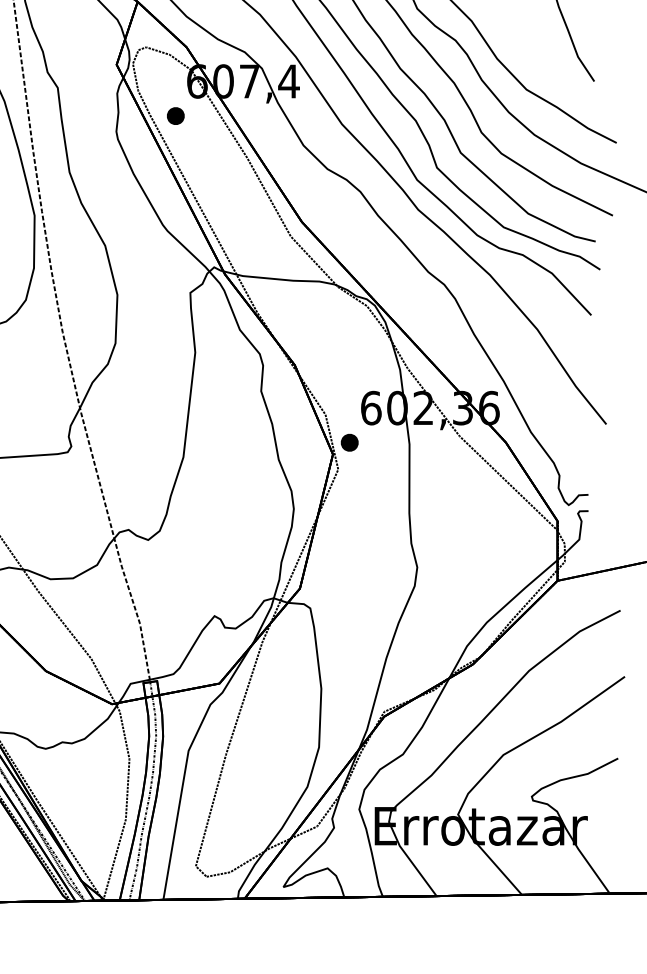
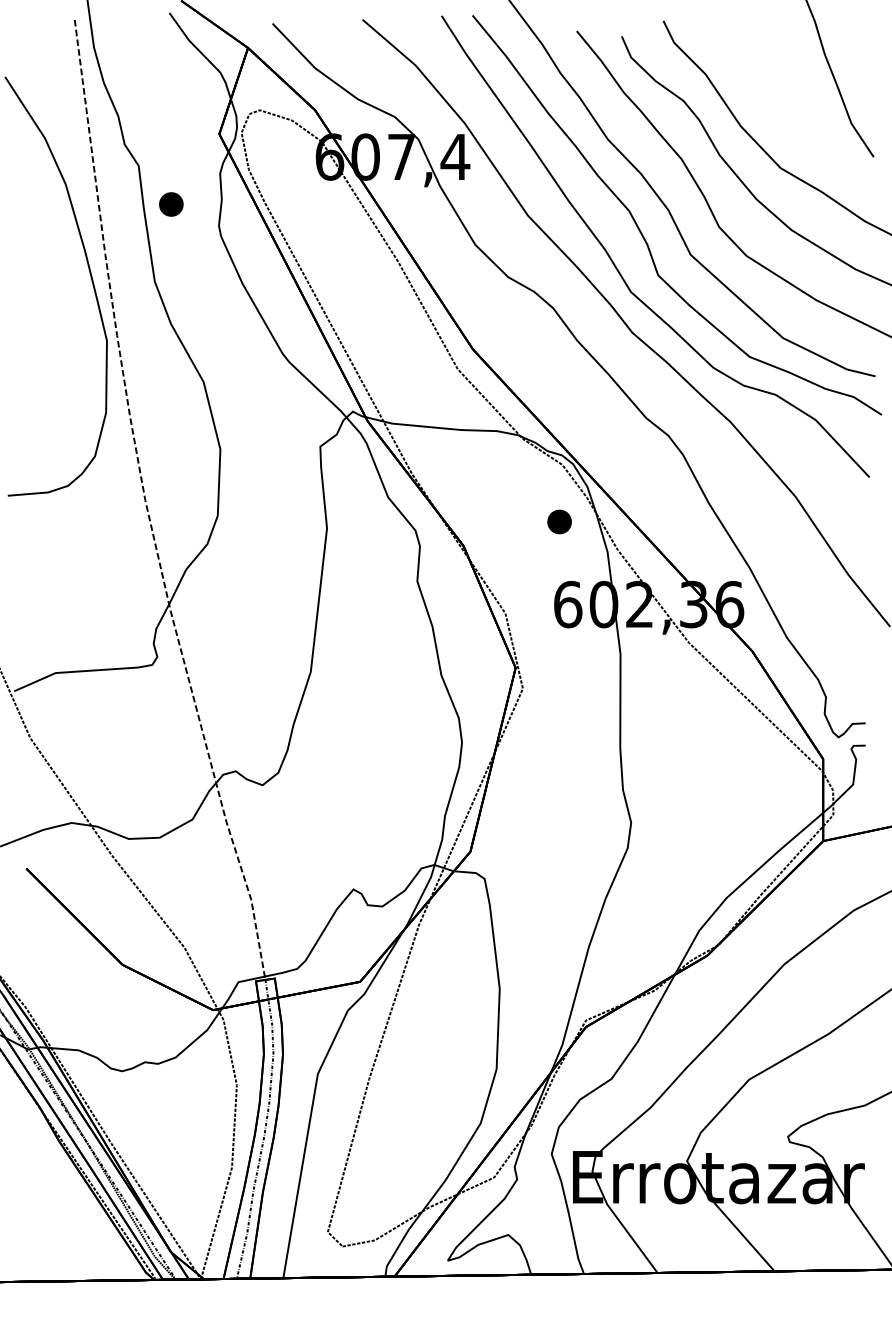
part: (175, 116) -> (171, 204), moved
part: (349, 442) -> (559, 521), moved

